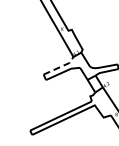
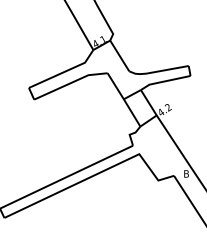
line: (60, 66) -> (65, 70), dashed -> solid

